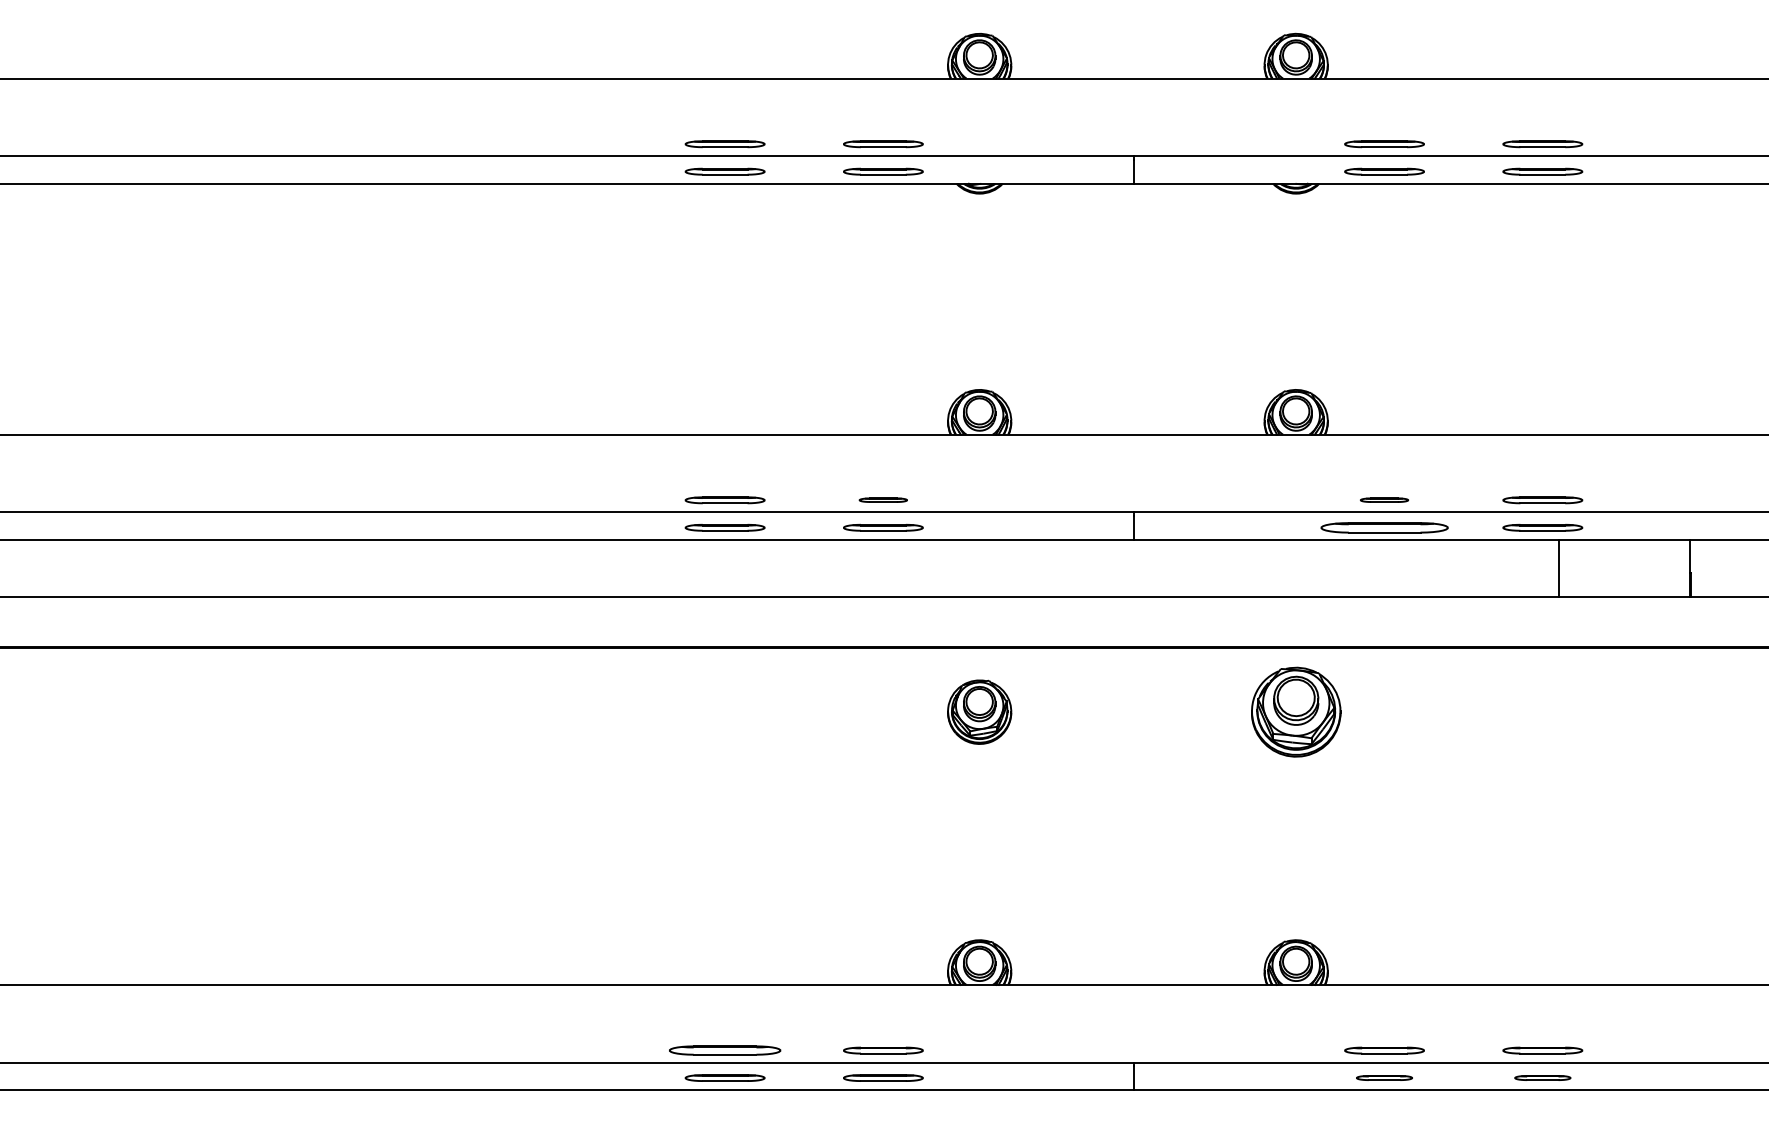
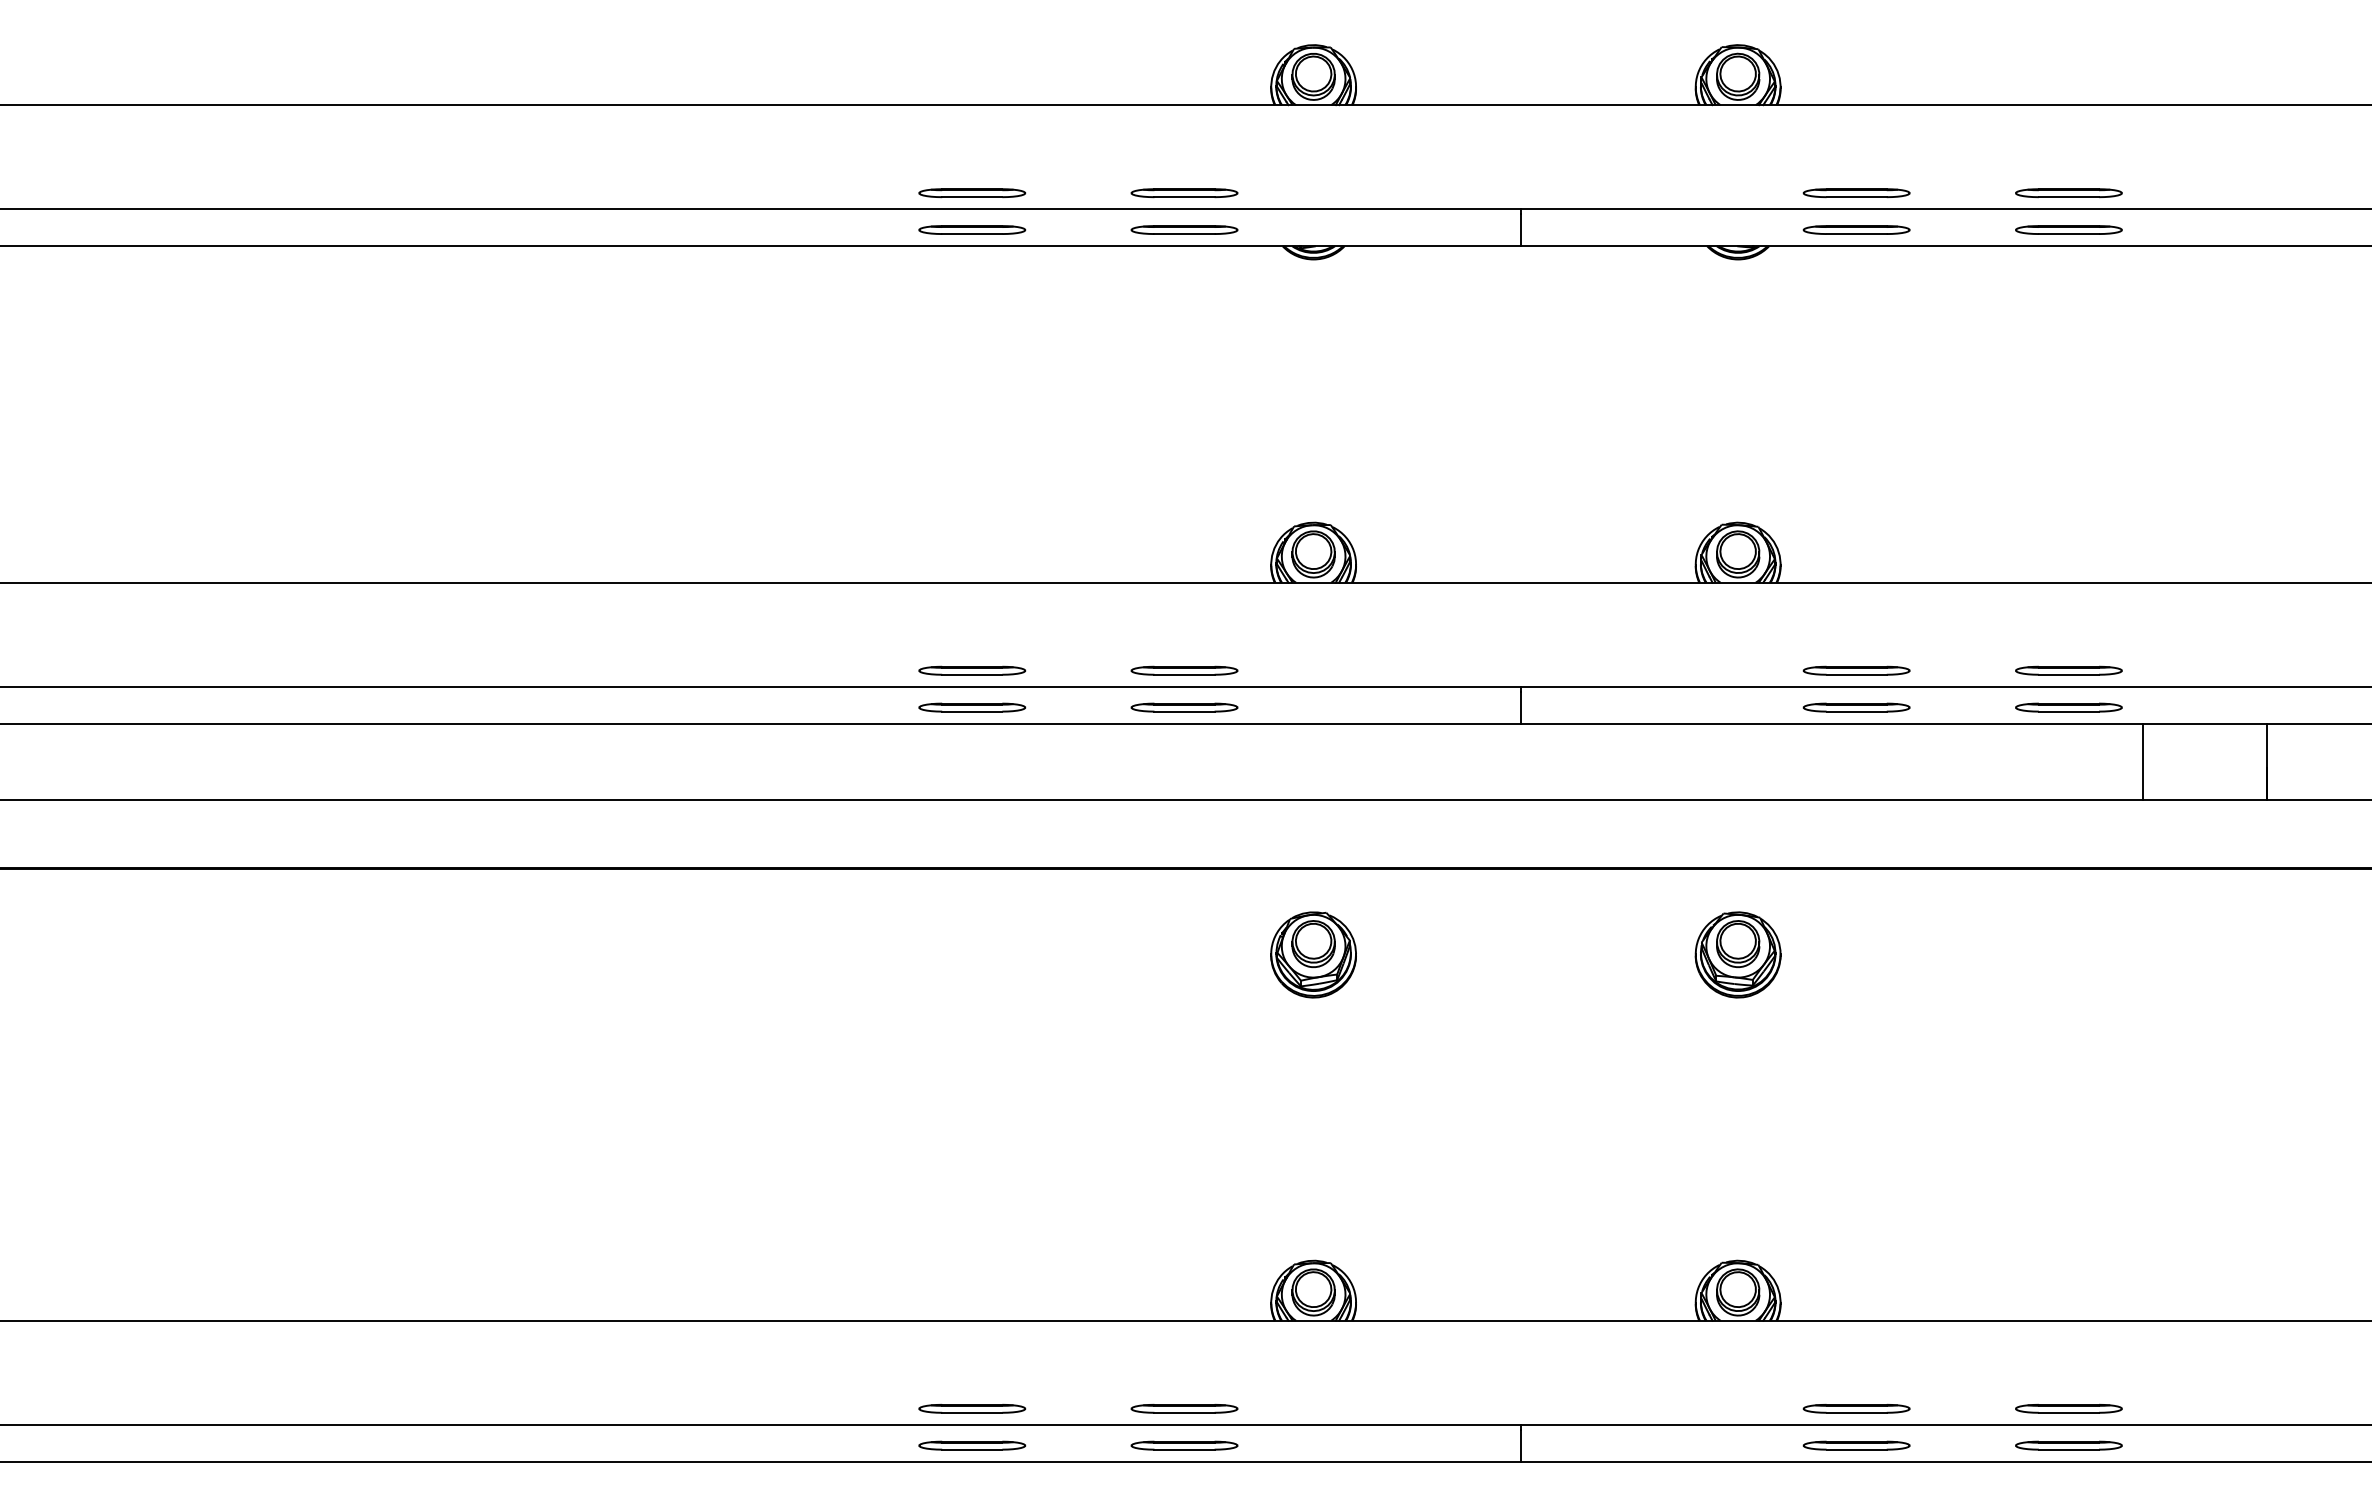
part: (883, 500) -> (1184, 670), size x1.67
part: (1384, 500) -> (1856, 670), size x1.67
part: (1384, 527) -> (1856, 707), size x0.62
line: (1558, 567) -> (2143, 761), moved
part: (1295, 711) -> (1737, 954), size x0.71
part: (725, 1050) -> (972, 1408), size x0.71
part: (1384, 1077) -> (1856, 1445), size x1.43
part: (1542, 1077) -> (2068, 1445), size x1.43

